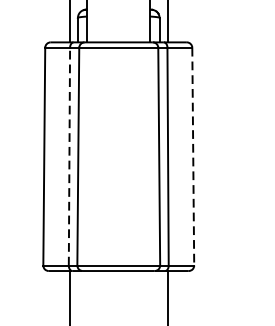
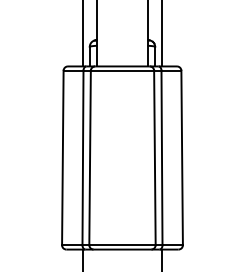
line: (68, 156) -> (82, 157), dashed -> solid
line: (193, 157) -> (182, 158), dashed -> solid

